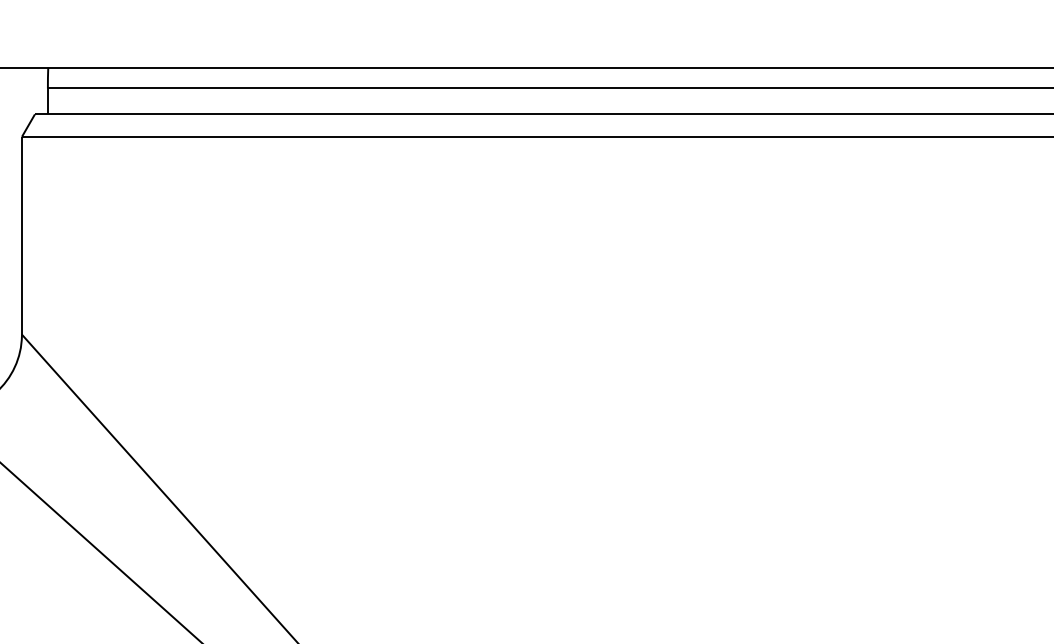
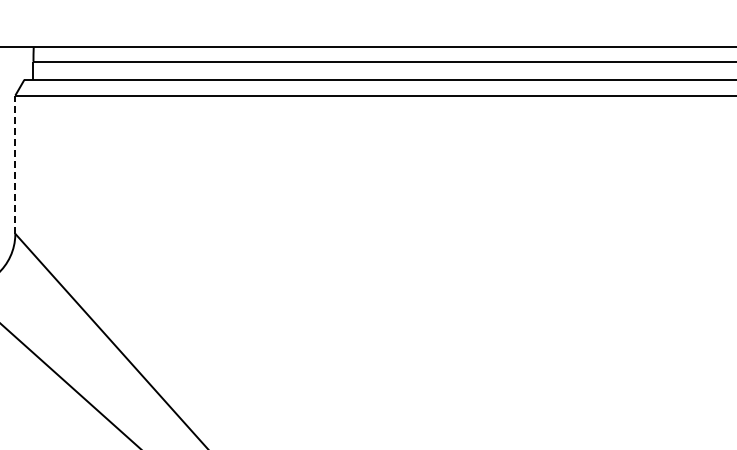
line: (22, 235) -> (15, 164), solid -> dashed

